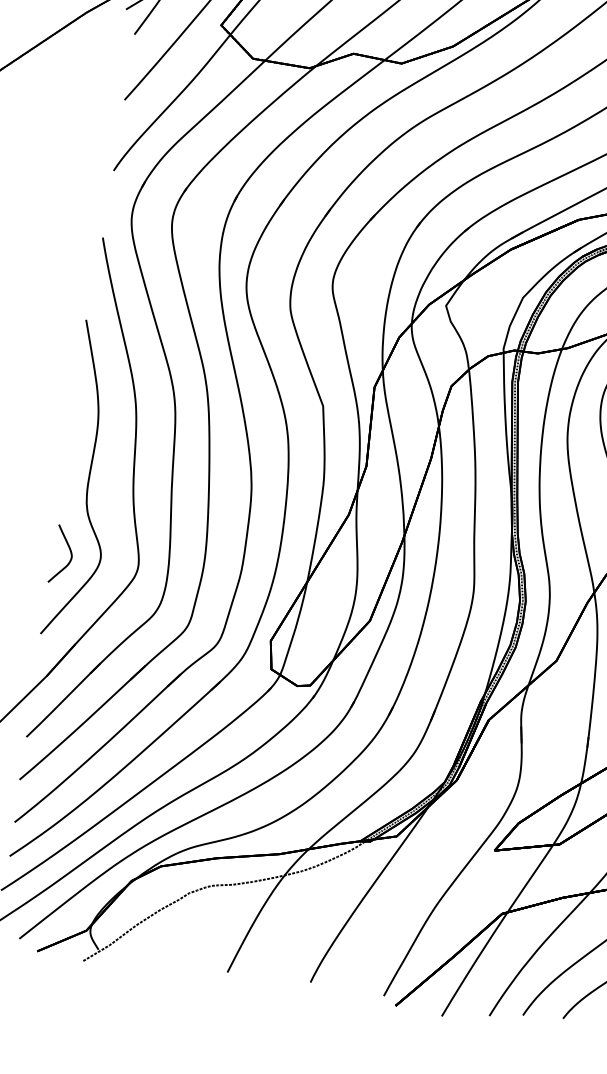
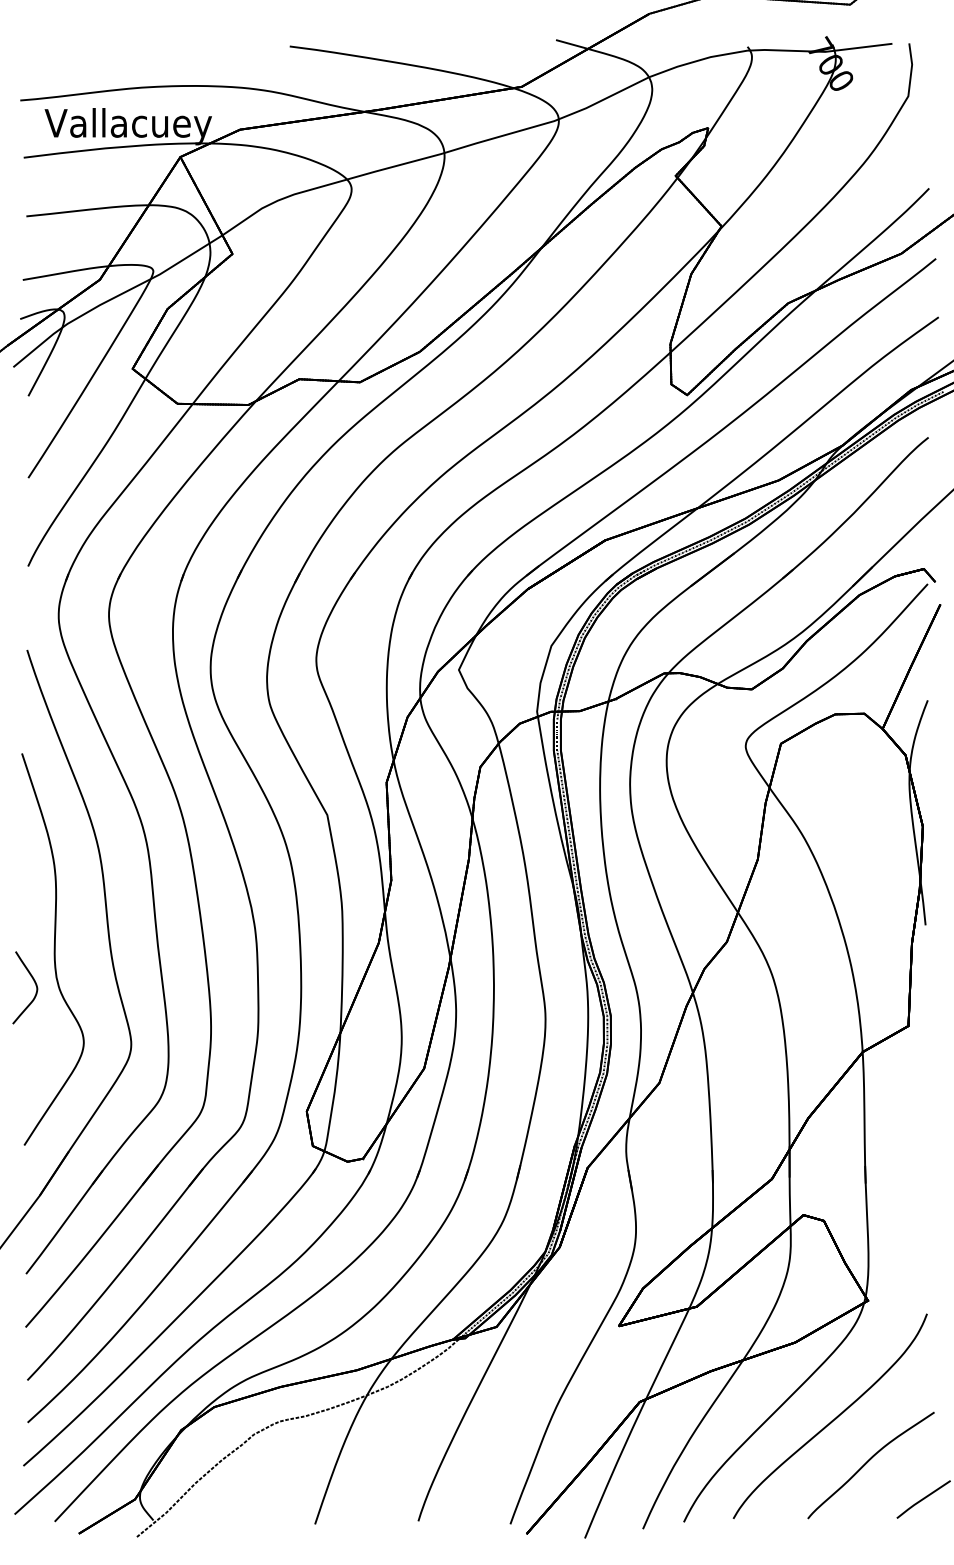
part: (70, 552) -> (34, 983), moved

